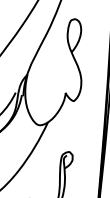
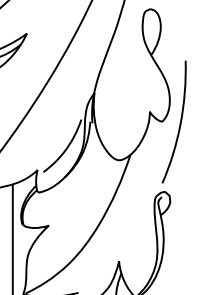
curve: (86, 104) -> (179, 123), added

